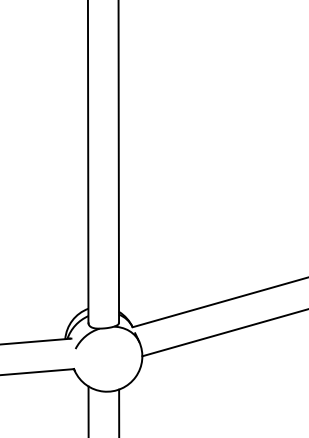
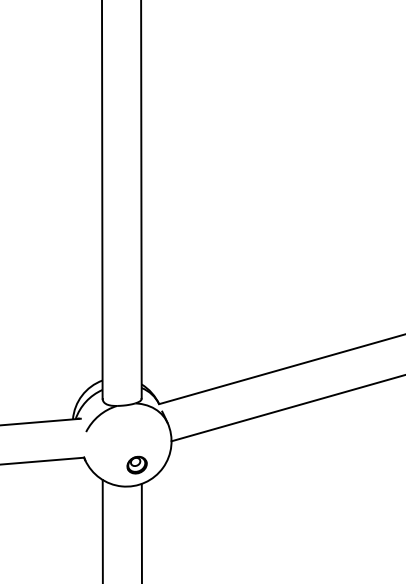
part: (114, 374) -> (136, 464), added

